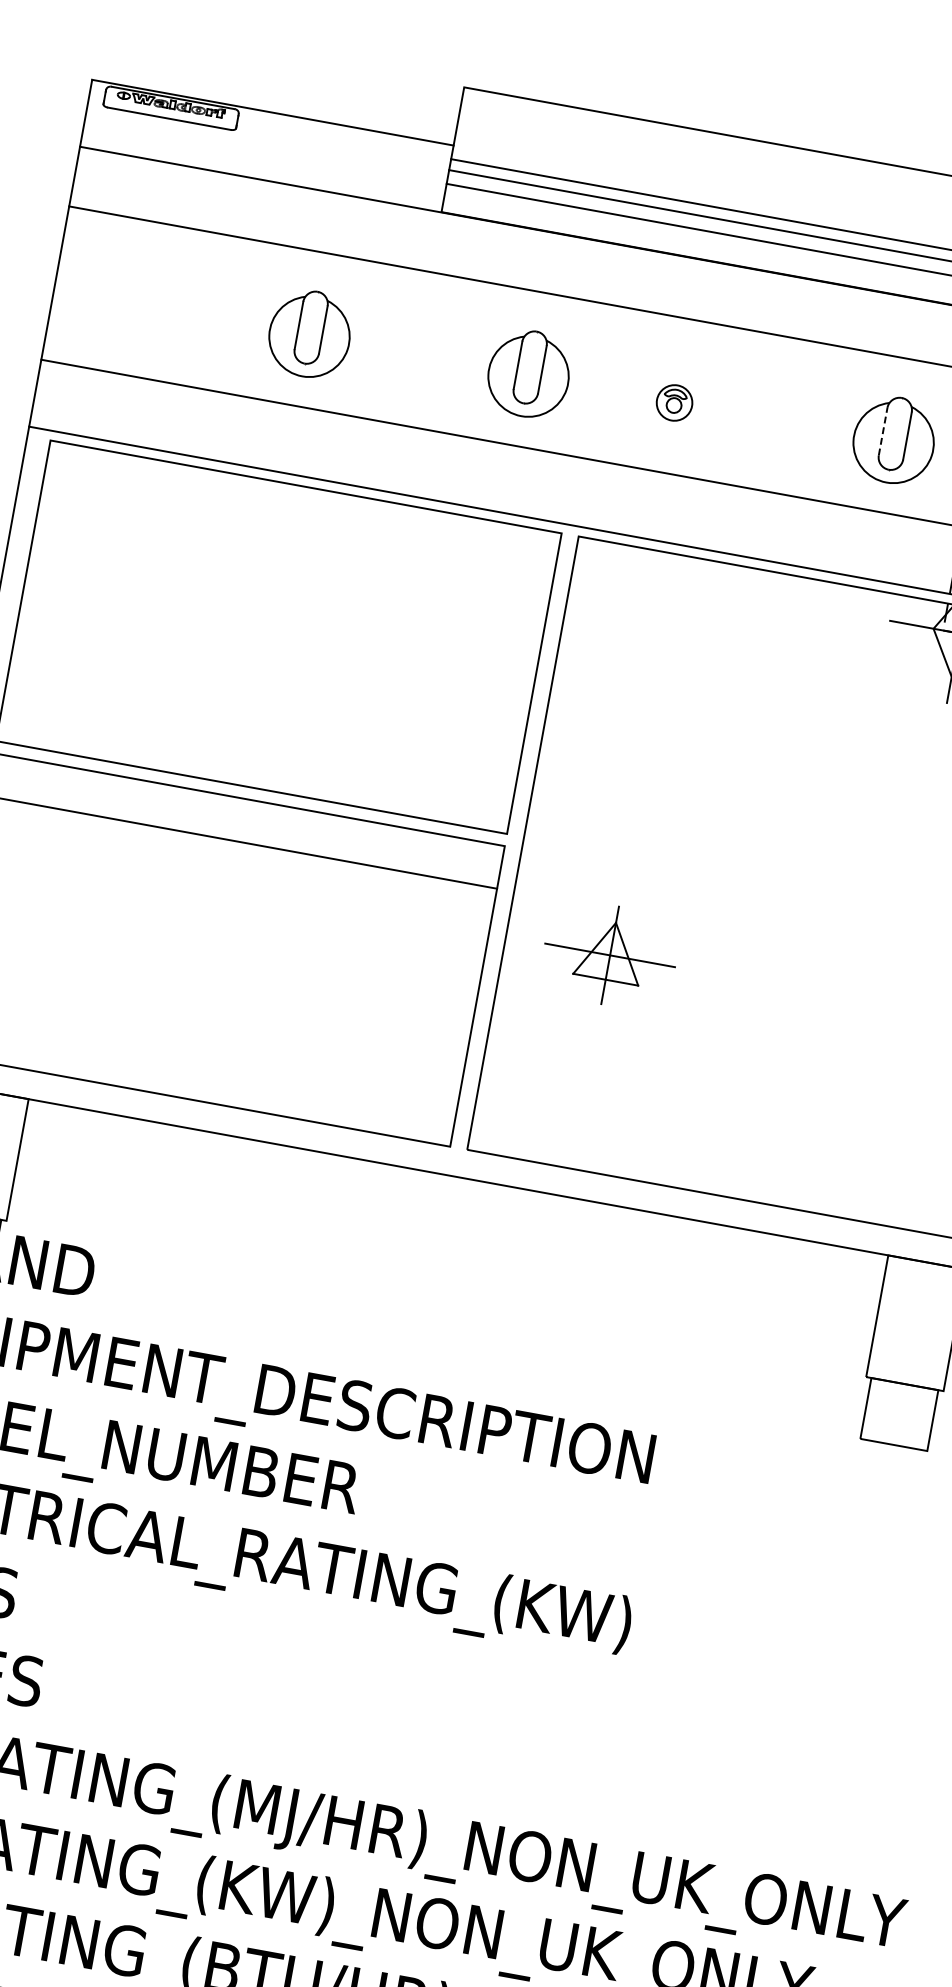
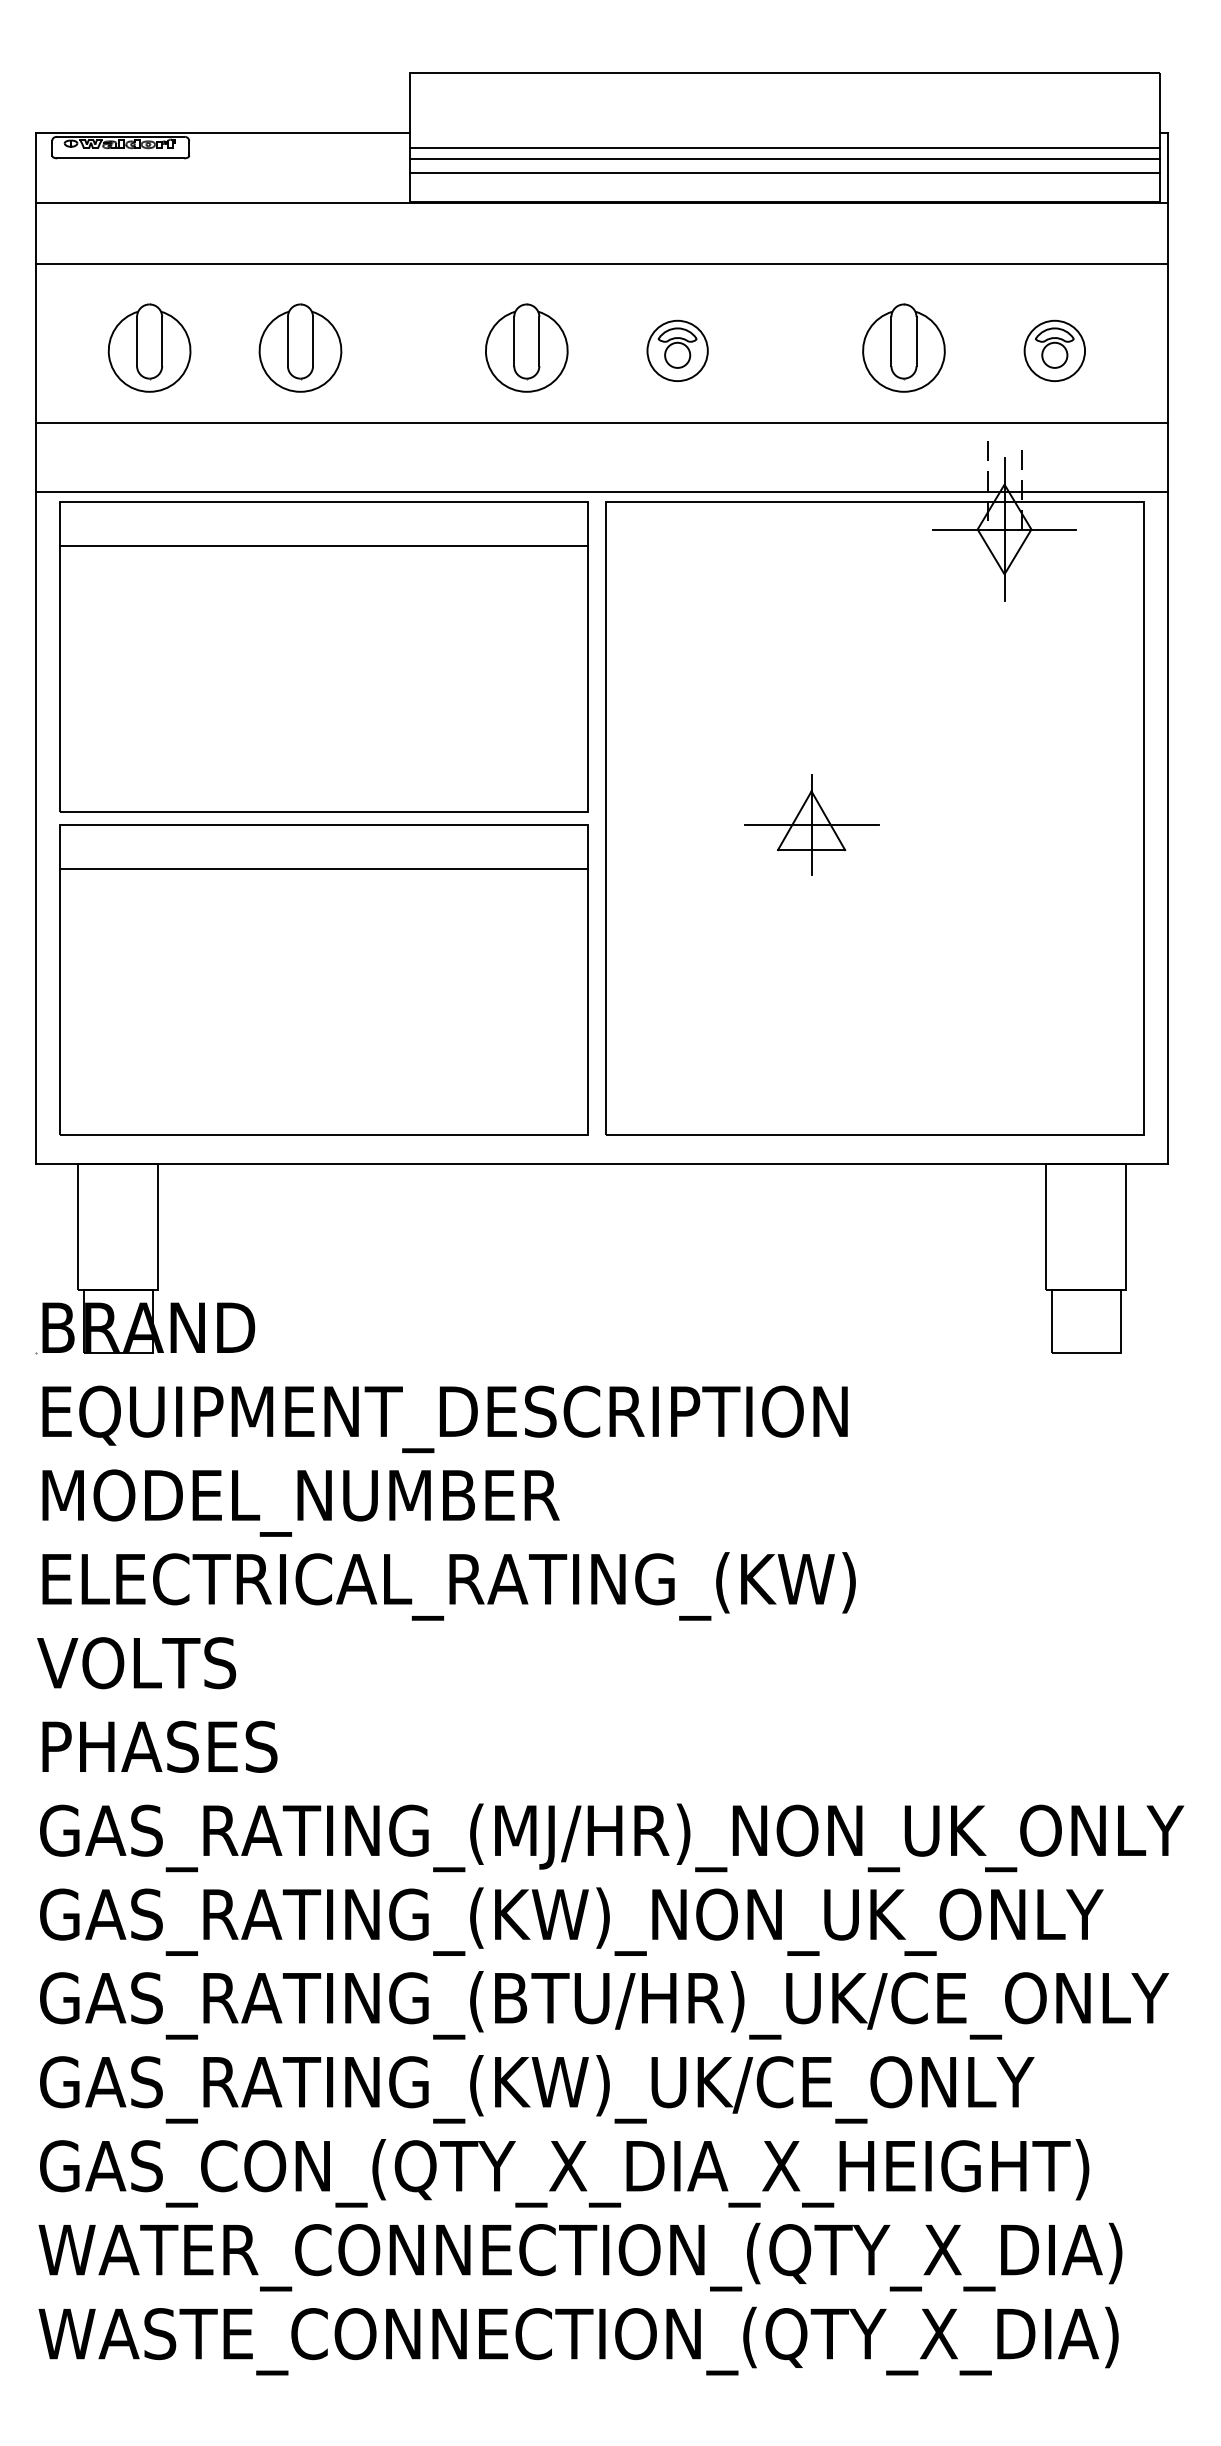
part: (163, 306) -> (149, 347), added
part: (674, 402) -> (677, 350), size x1.67
line: (883, 431) -> (891, 341), dashed -> solid
line: (298, 529) -> (324, 545), added
part: (610, 954) -> (811, 824), moved

